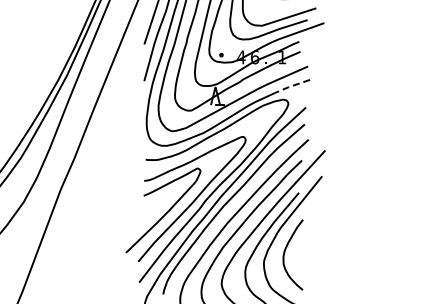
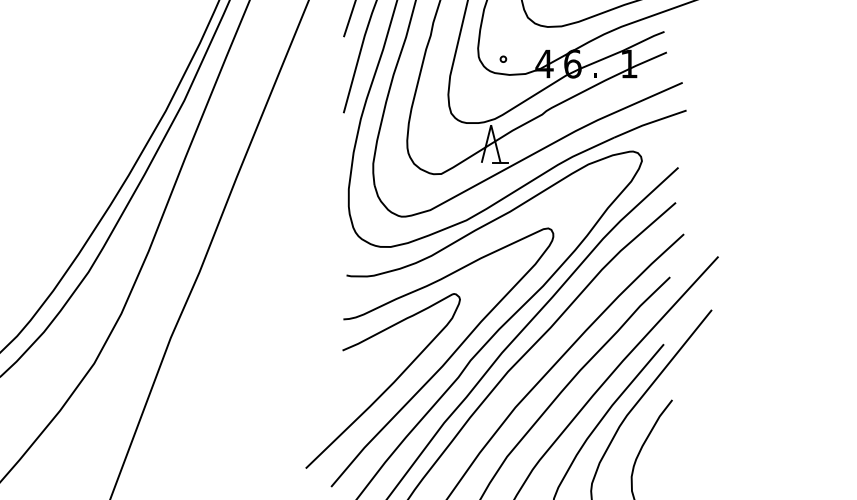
line: (291, 86) -> (648, 124), dashed -> solid

